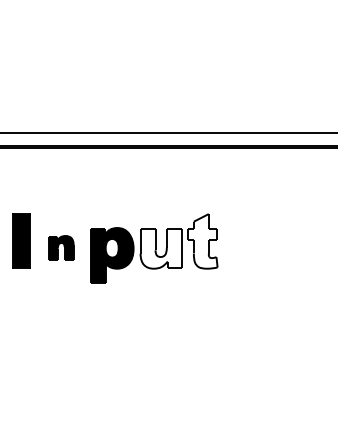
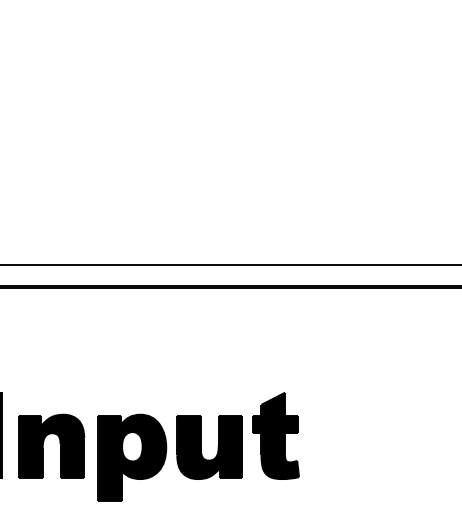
fill: (202, 241) -> (275, 436), added
part: (61, 247) -> (52, 445), size x1.67
fill: (160, 248) -> (208, 447), added

